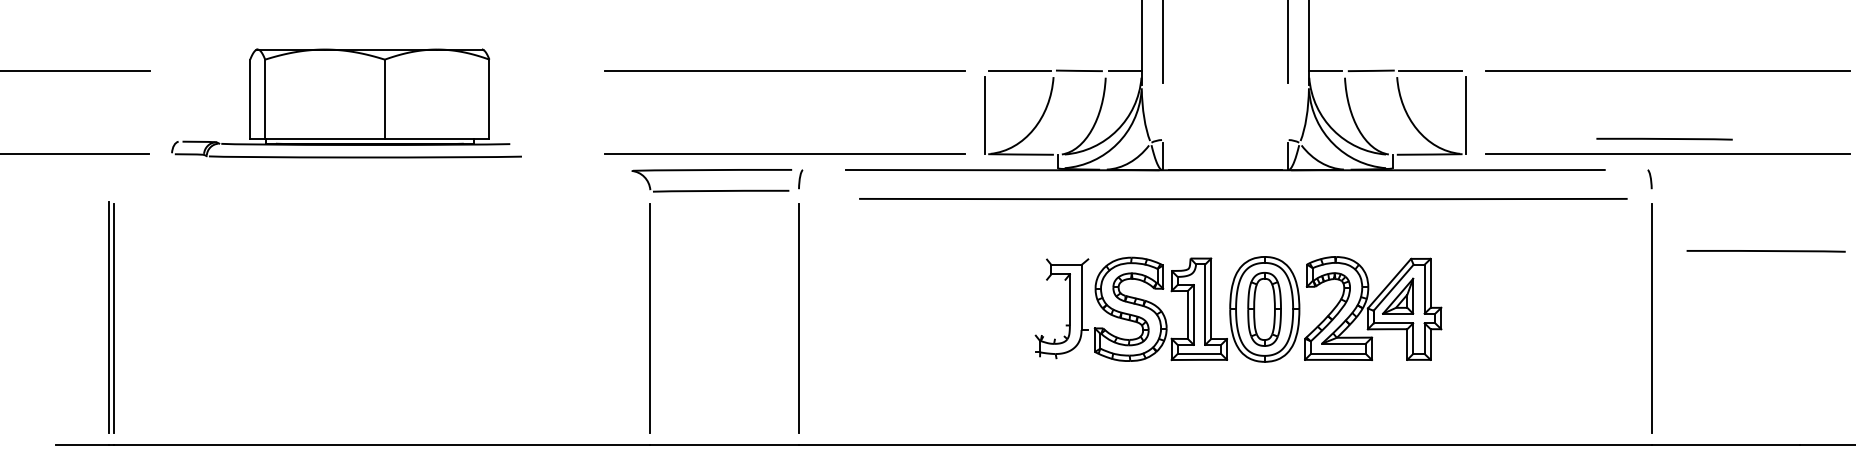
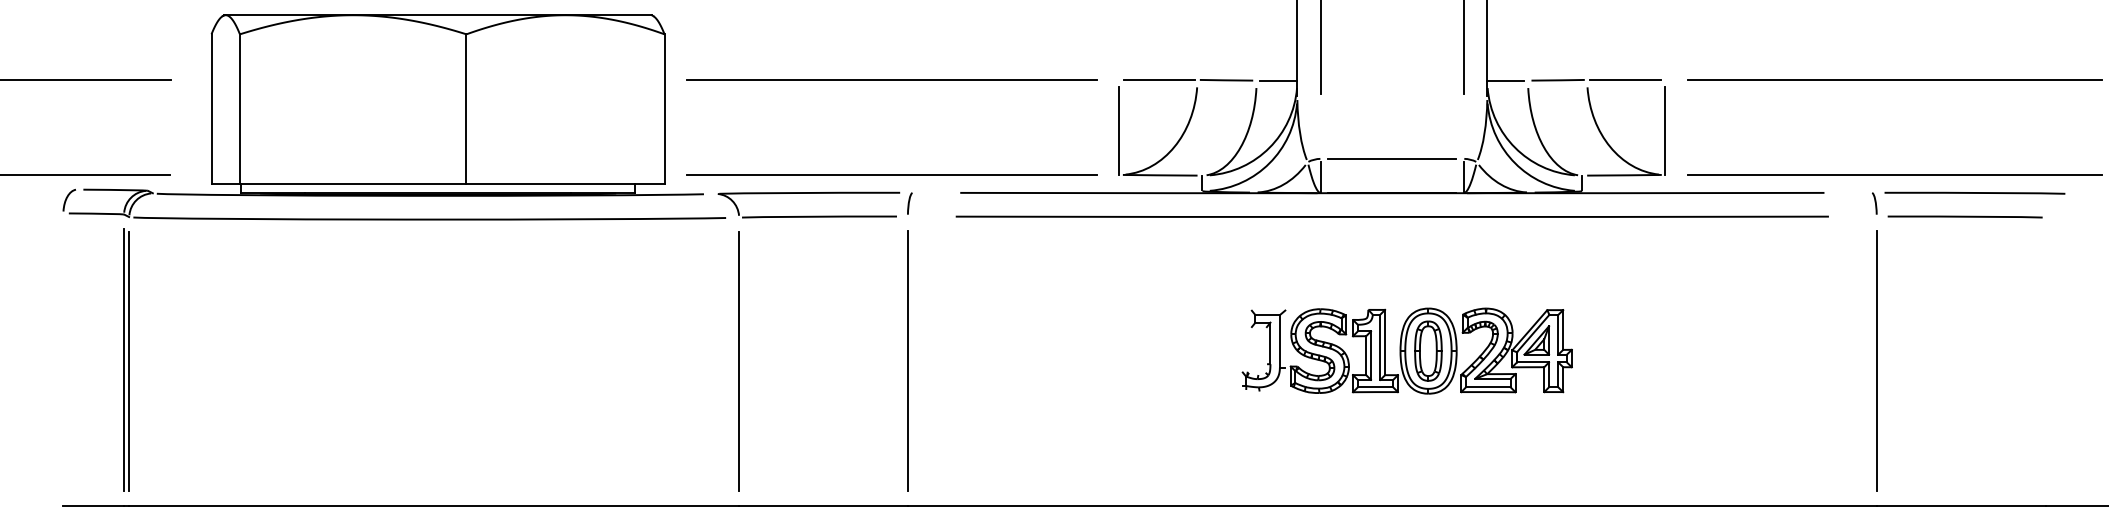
part: (346, 103) -> (393, 117), size x1.67
line: (1664, 138) -> (1965, 216), moved
line: (1224, 140) -> (1391, 159), added
line: (1243, 199) -> (1392, 217), moved
line: (1765, 251) -> (1974, 193), moved
part: (1238, 308) -> (1407, 350), size x0.71

